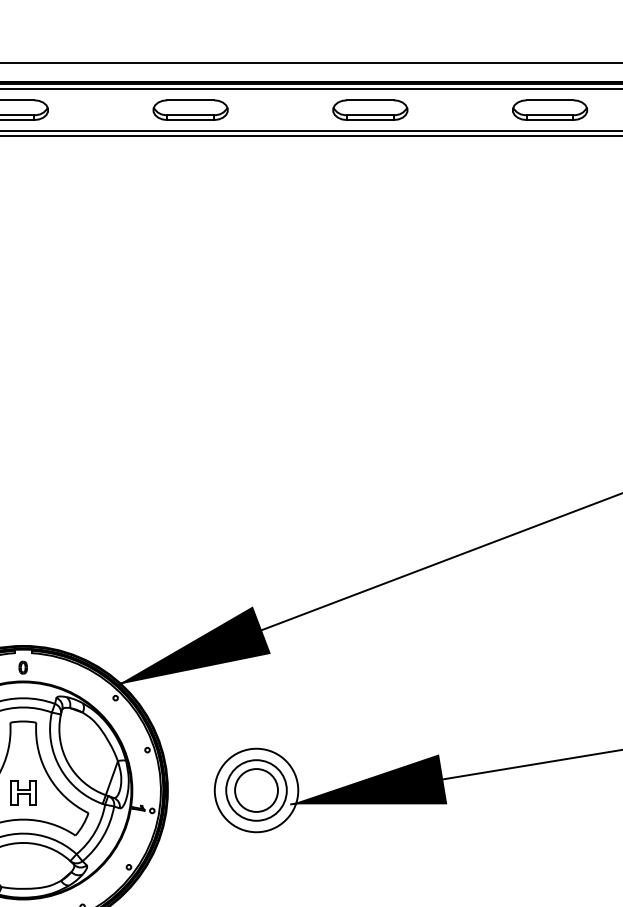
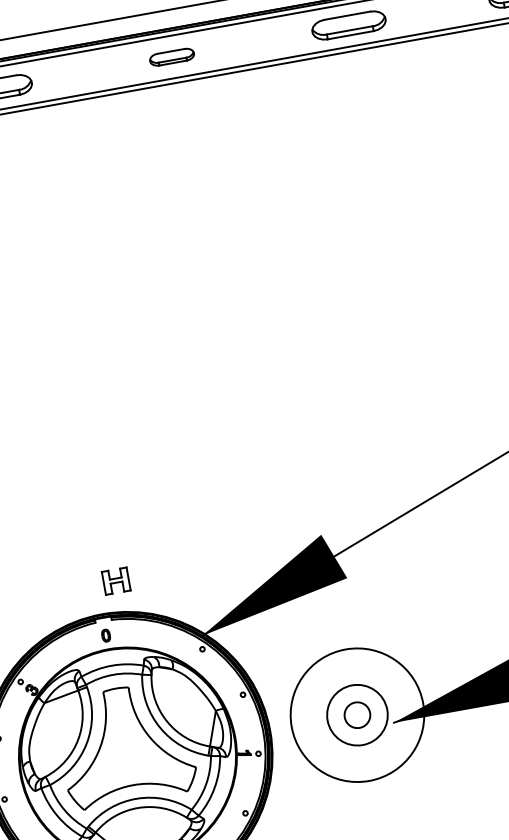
part: (190, 109) -> (171, 56), size x0.6
circle: (256, 790) -> (357, 715), size x0.6
circle: (256, 790) -> (357, 715), size x1.6
part: (23, 792) -> (115, 580), moved

